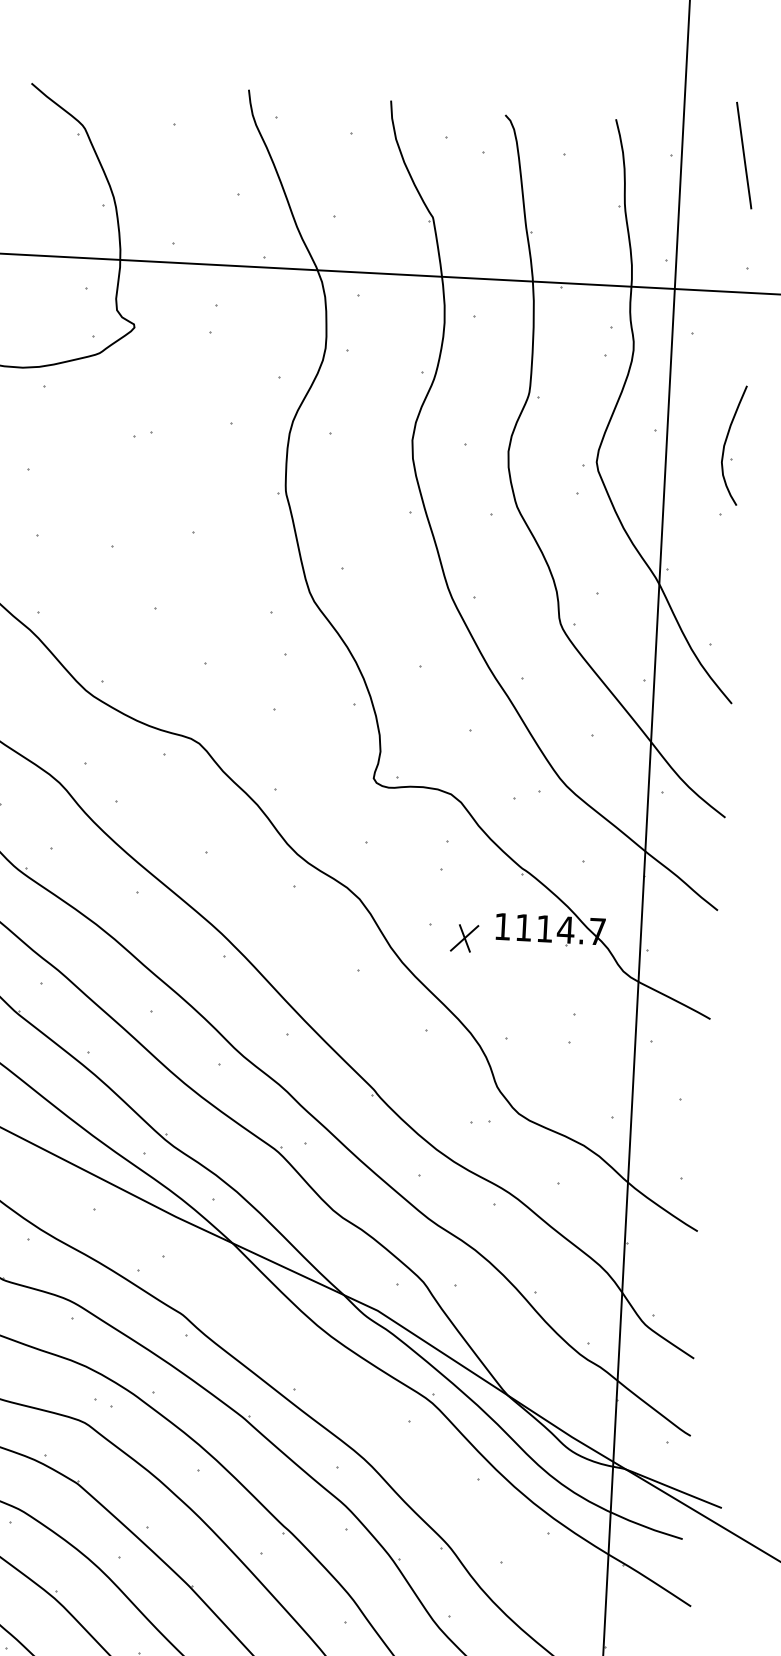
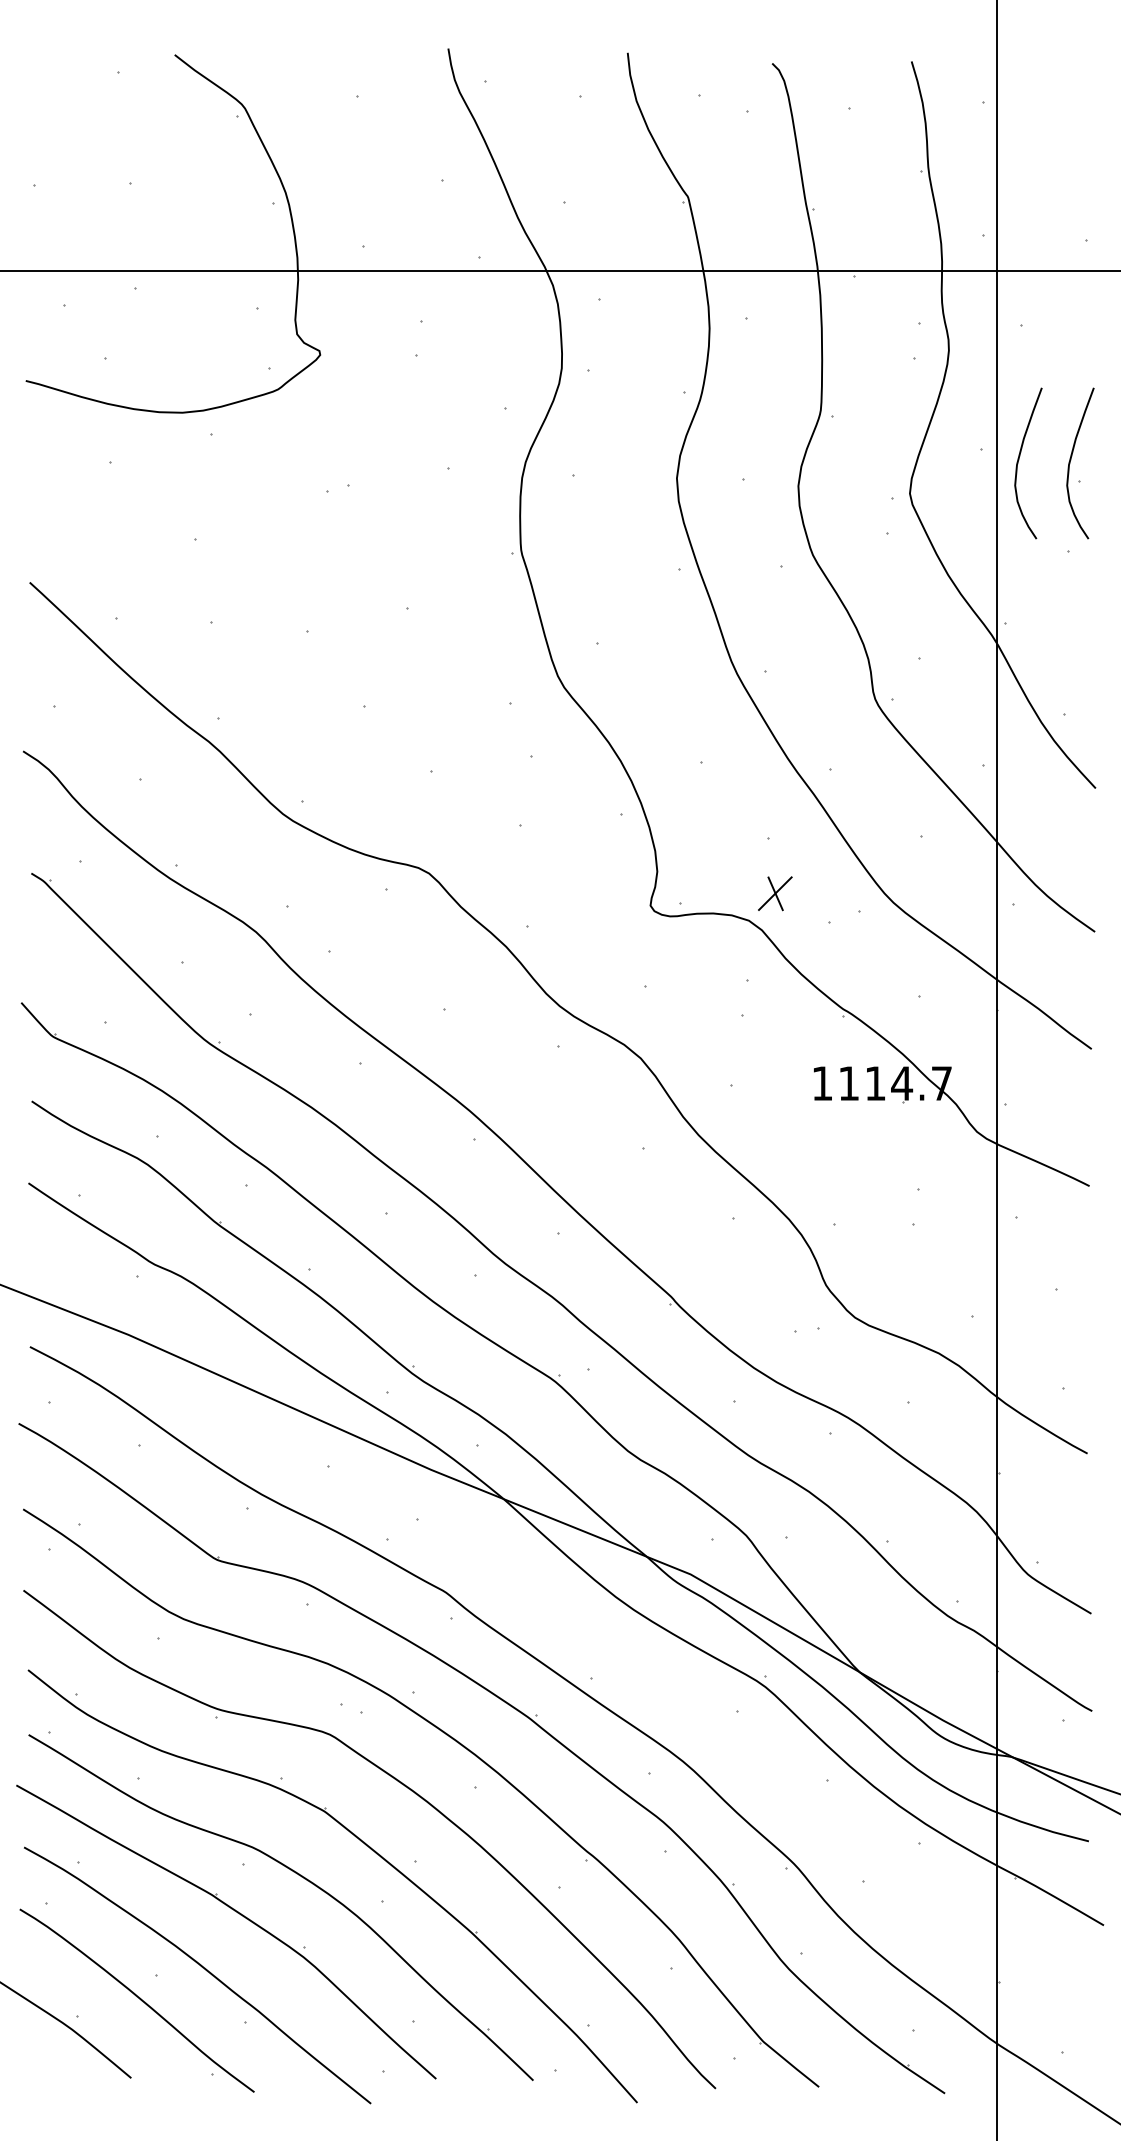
line: (743, 155) -> (1074, 98), removed
curve: (685, 440) -> (1019, 460), added
part: (464, 938) -> (775, 893), moved

